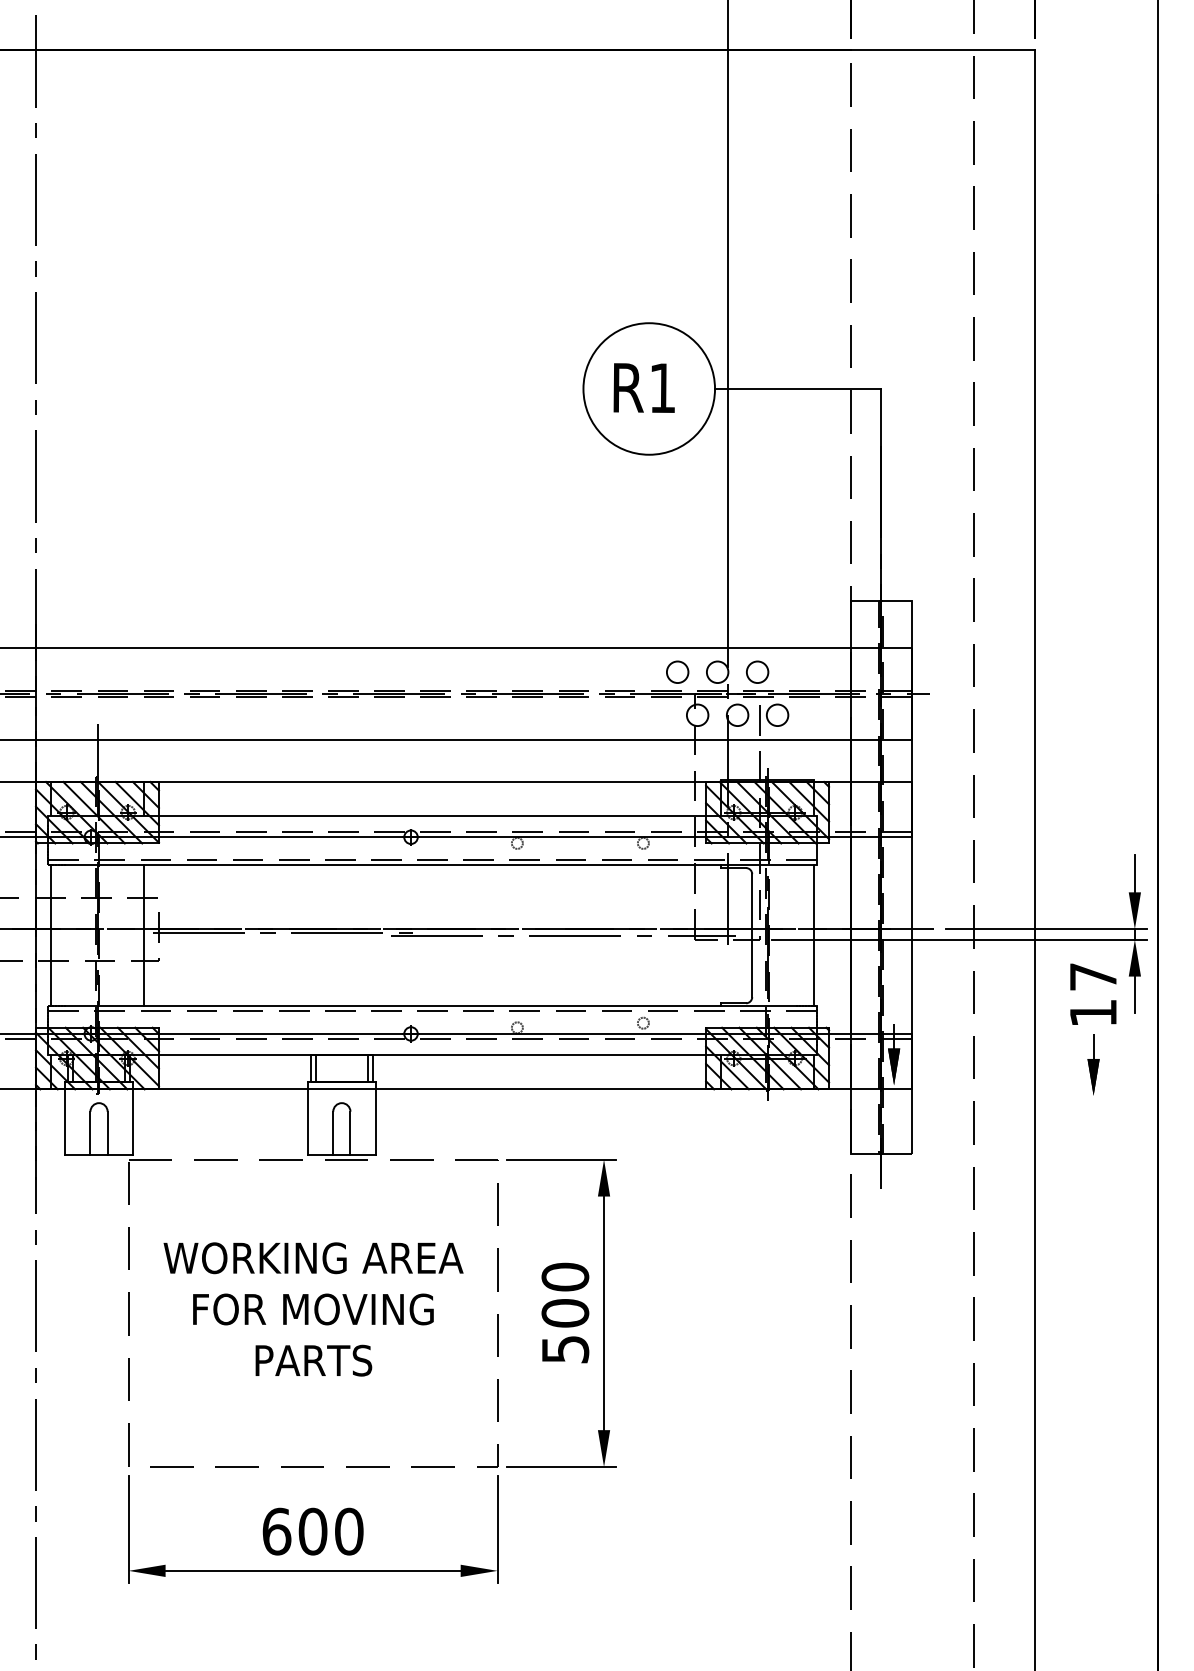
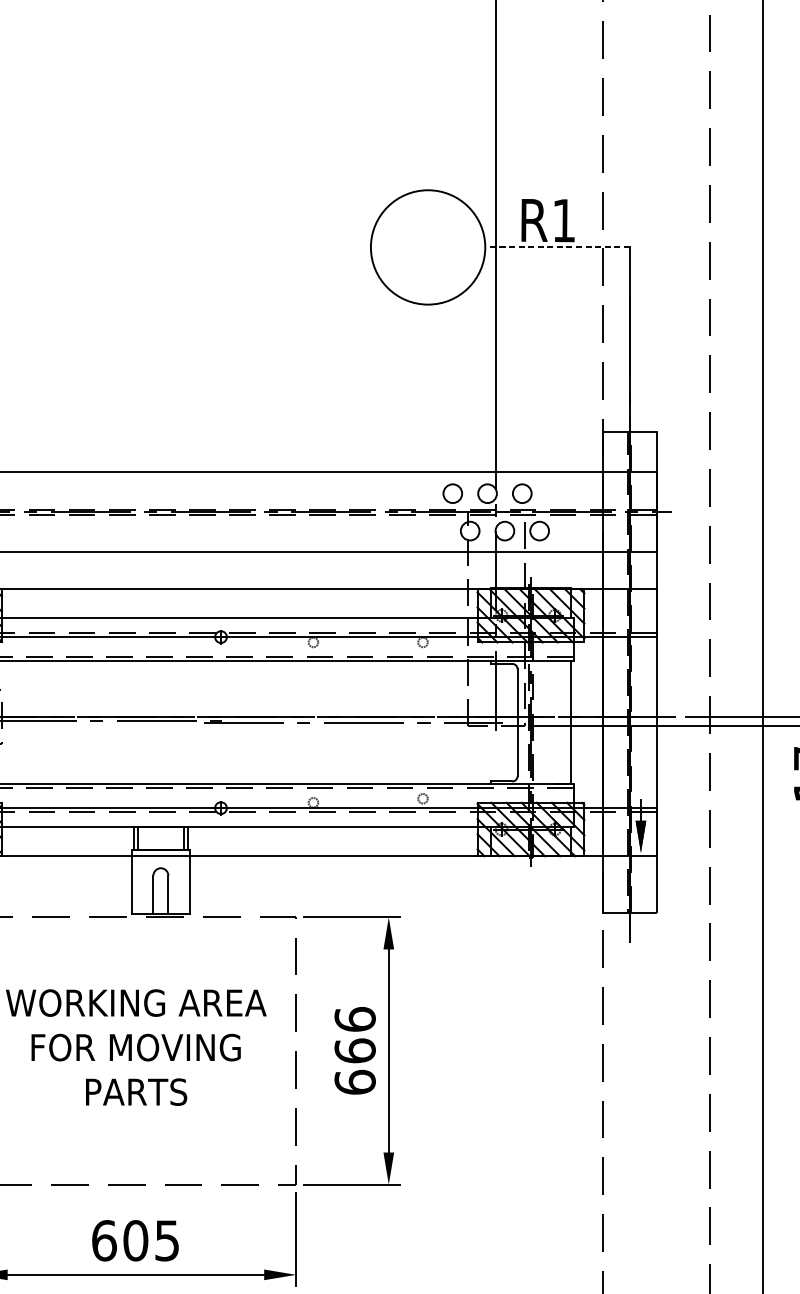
text: (643, 387) -> (547, 220), moved
line: (797, 388) -> (556, 247), solid -> dashed
text: (565, 1312) -> (355, 1050), 500 -> 666
text: (349, 1531) -> (167, 1240), 600 -> 605

